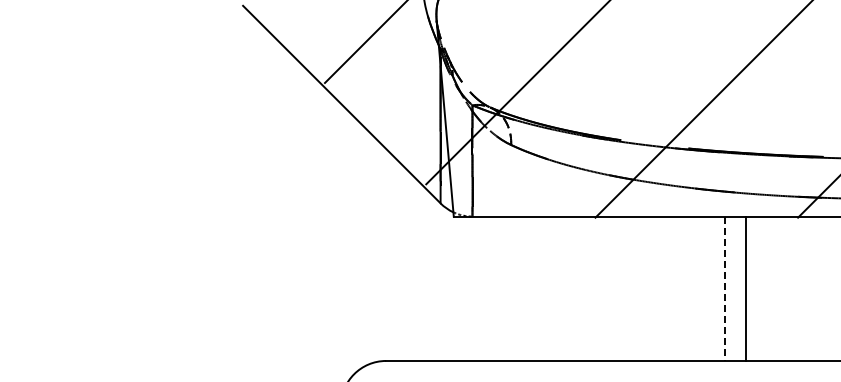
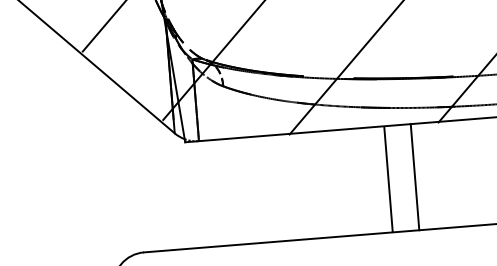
line: (745, 288) -> (414, 177), moved
line: (724, 289) -> (388, 179), dashed -> solid

